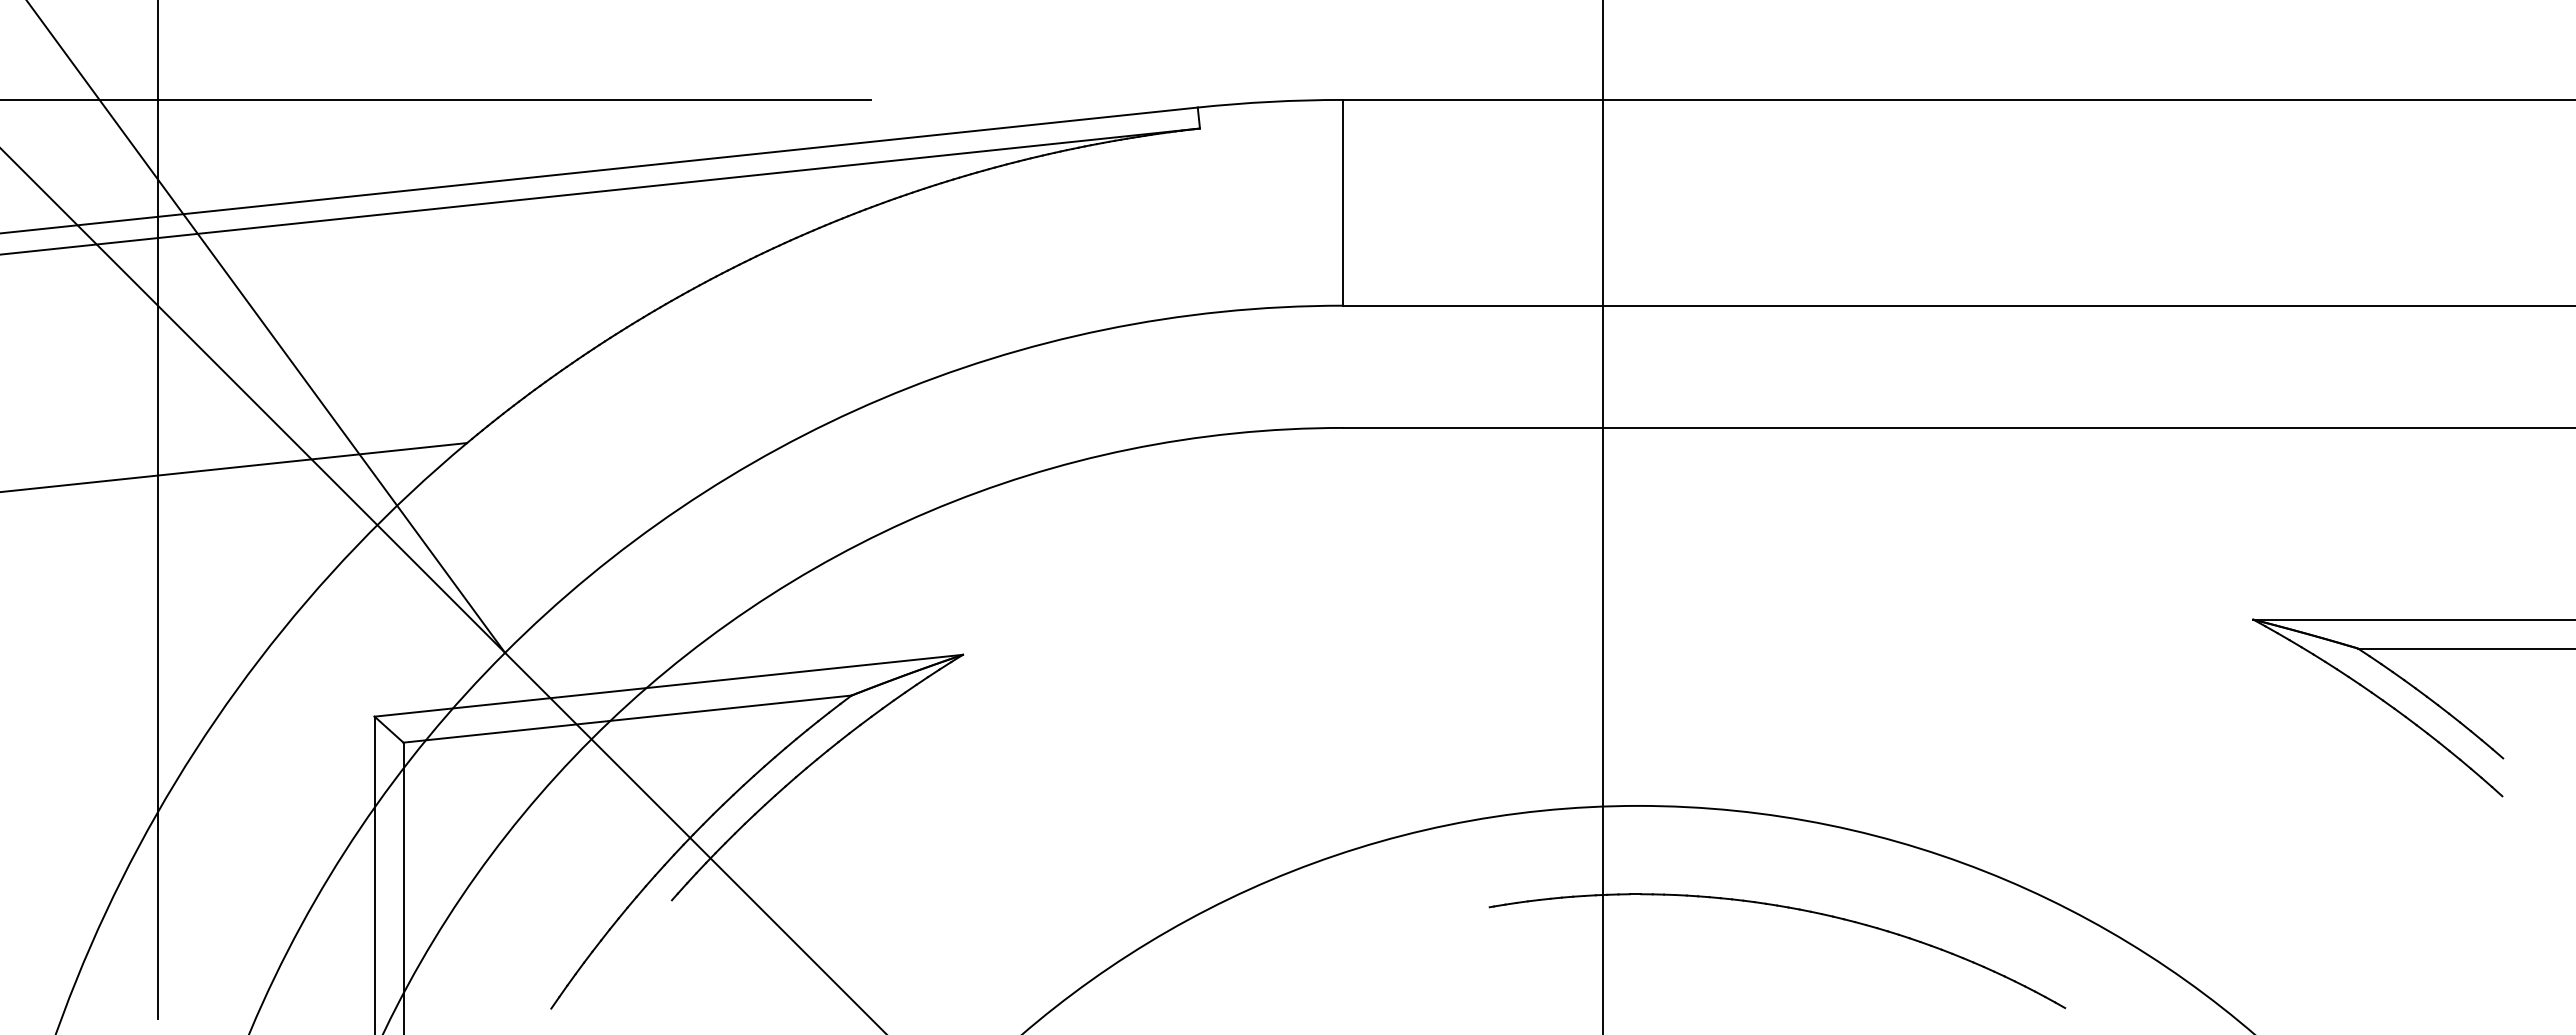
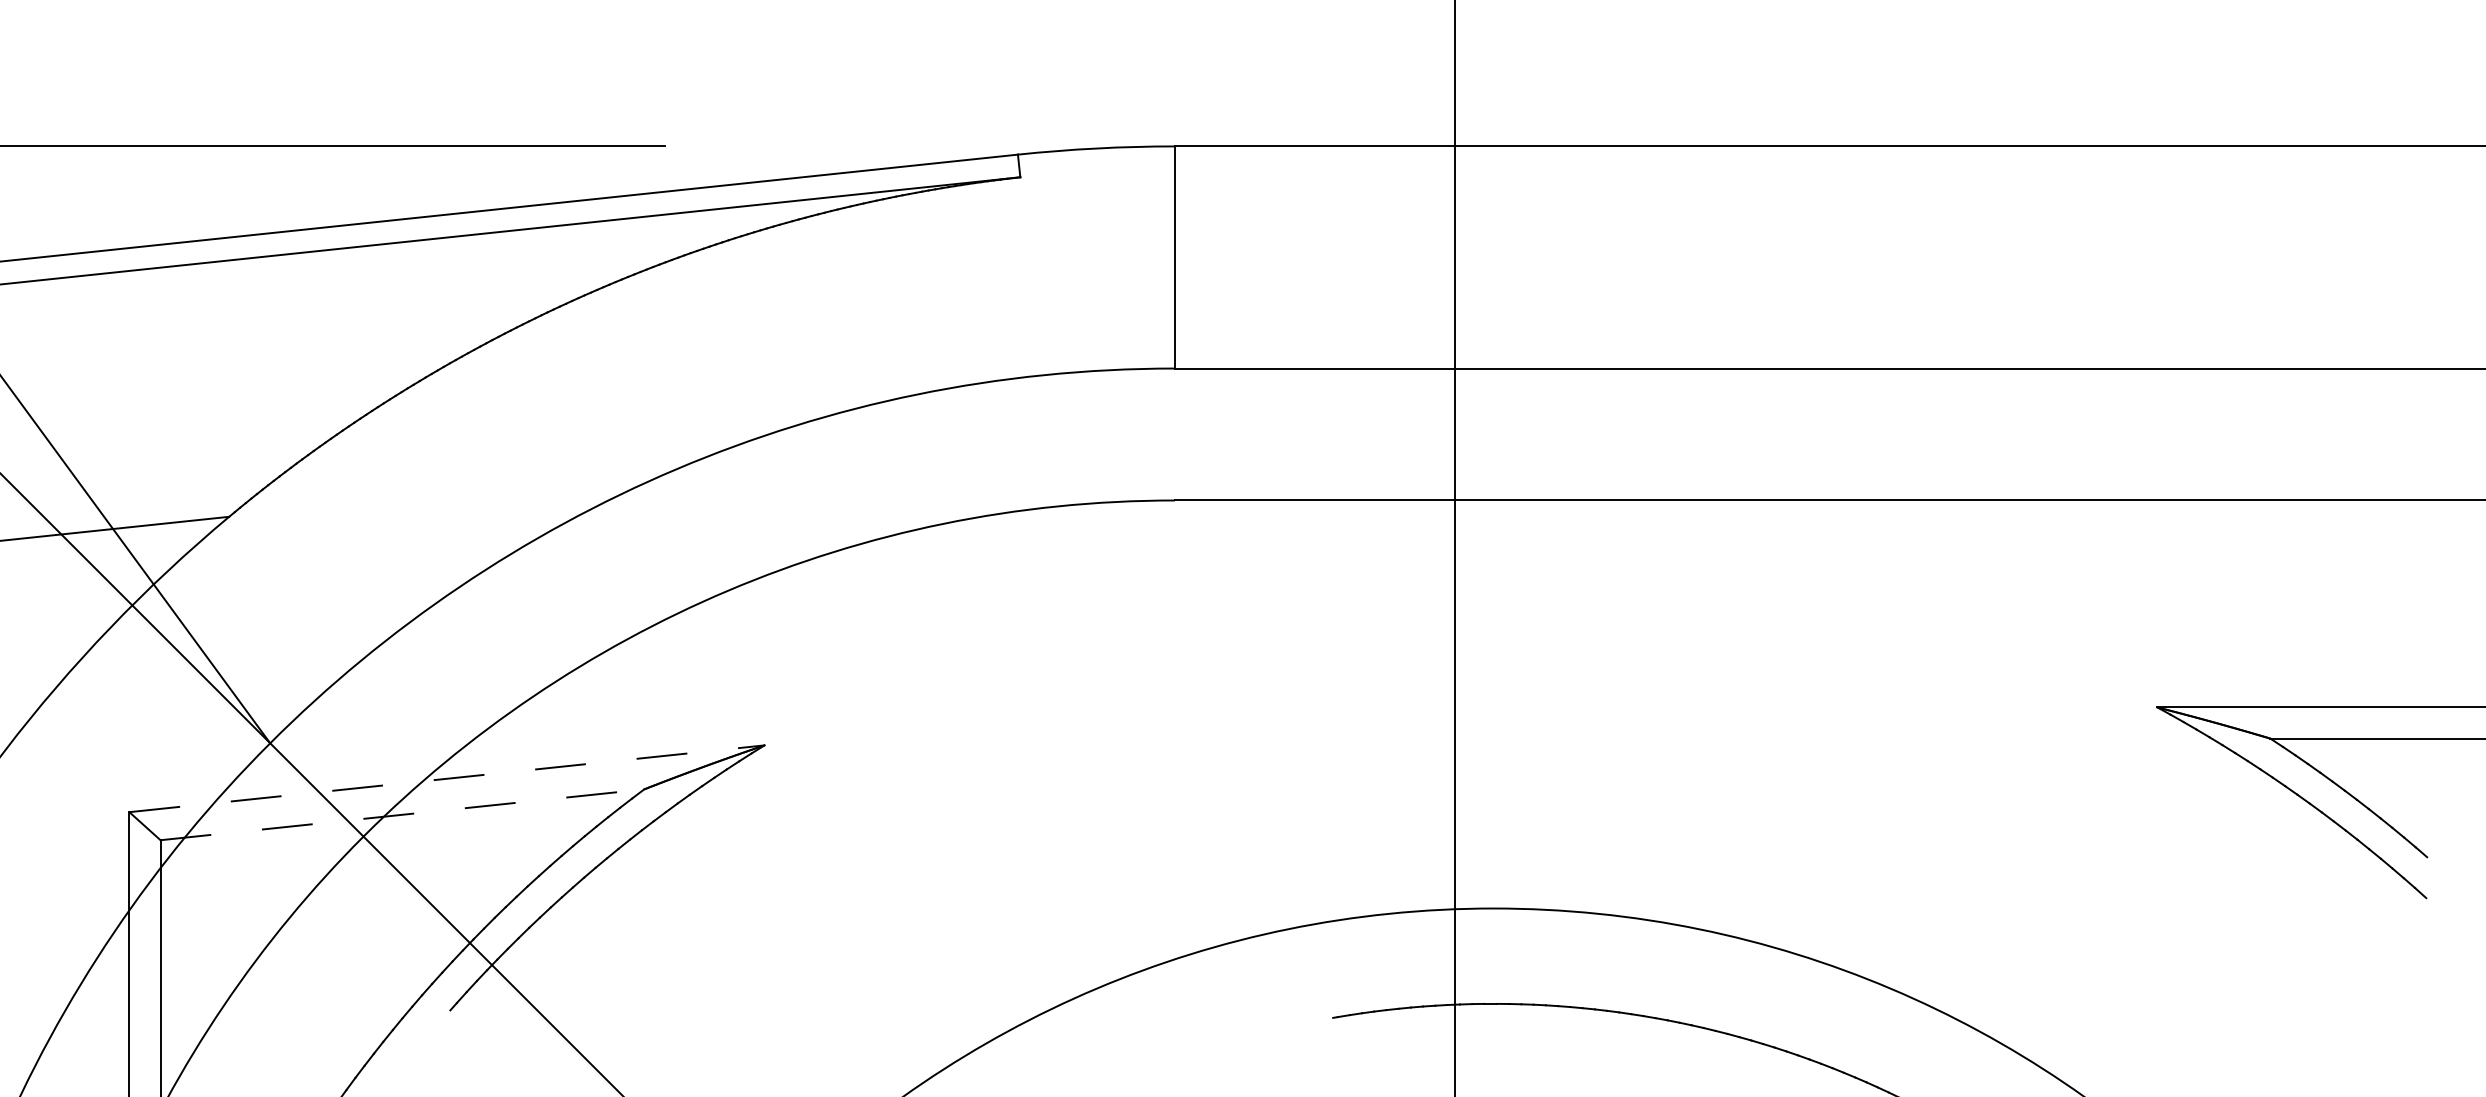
line: (668, 685) -> (446, 778), solid -> dashed
line: (628, 719) -> (403, 815), solid -> dashed

